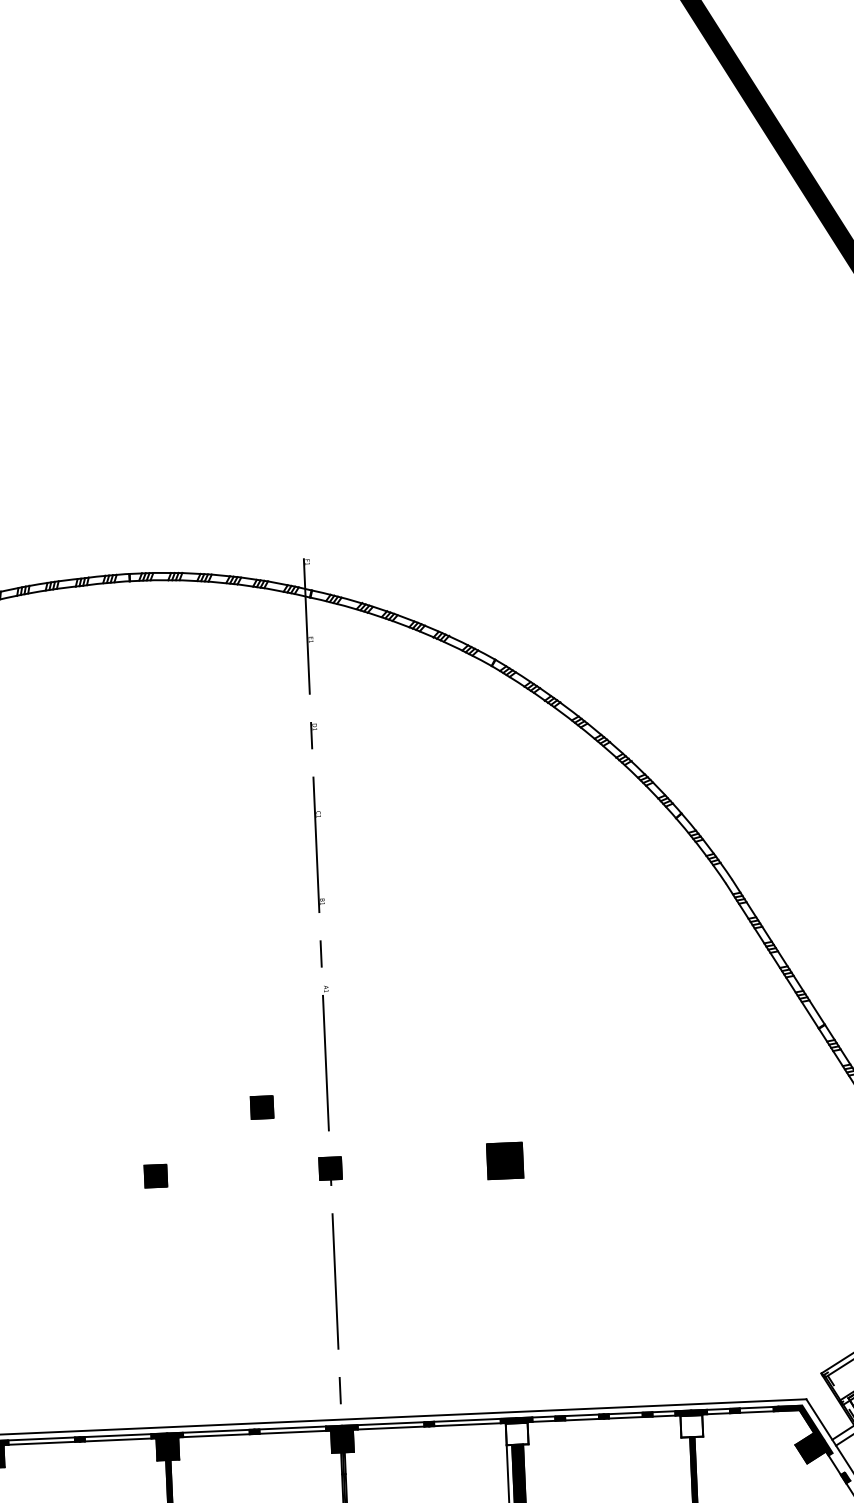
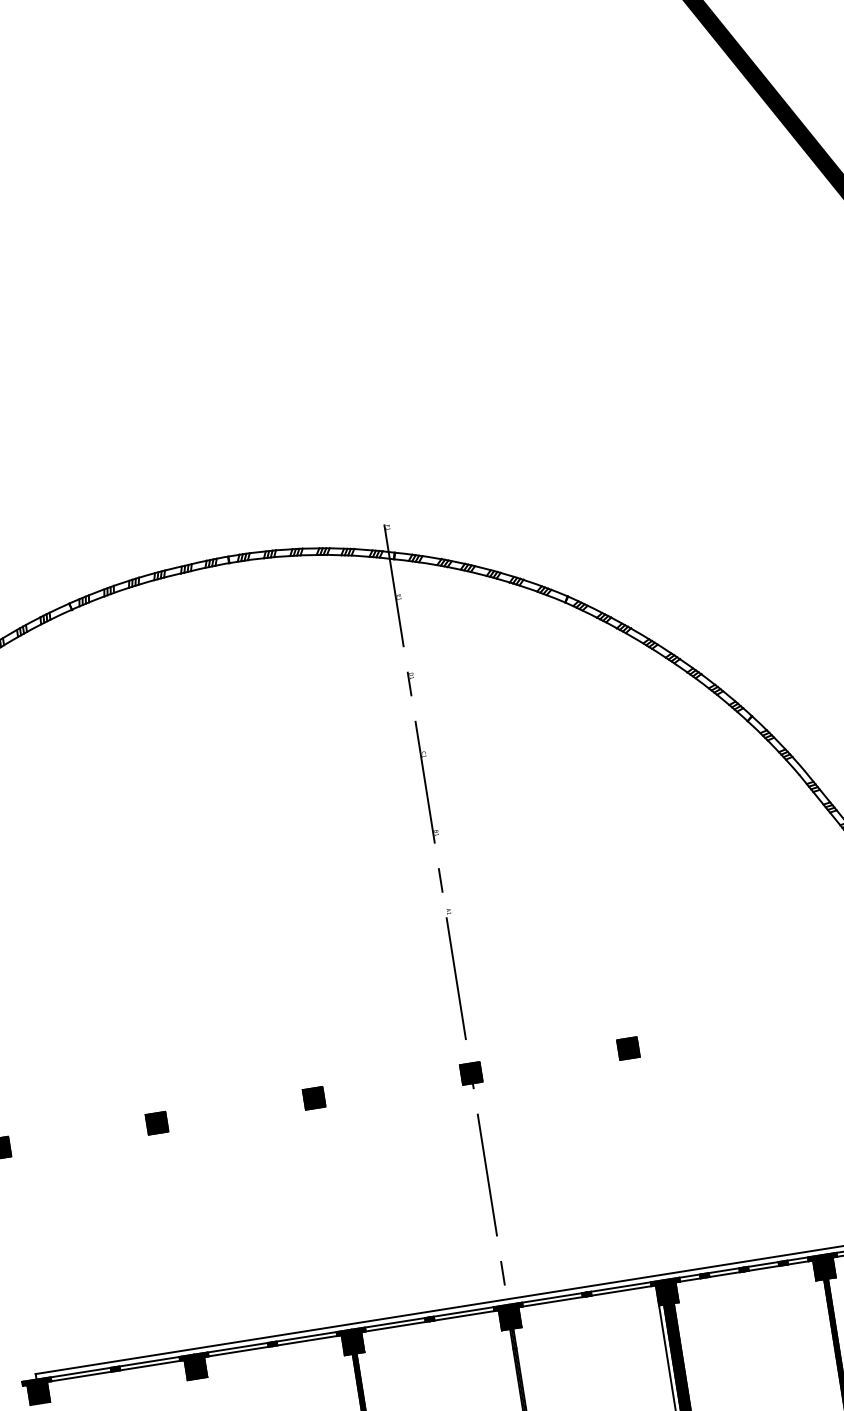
part: (261, 1107) -> (402, 1025), removed
part: (505, 1160) -> (628, 1048), size x0.62
fill: (691, 1426) -> (824, 1269), added
fill: (517, 1434) -> (667, 1294), added

